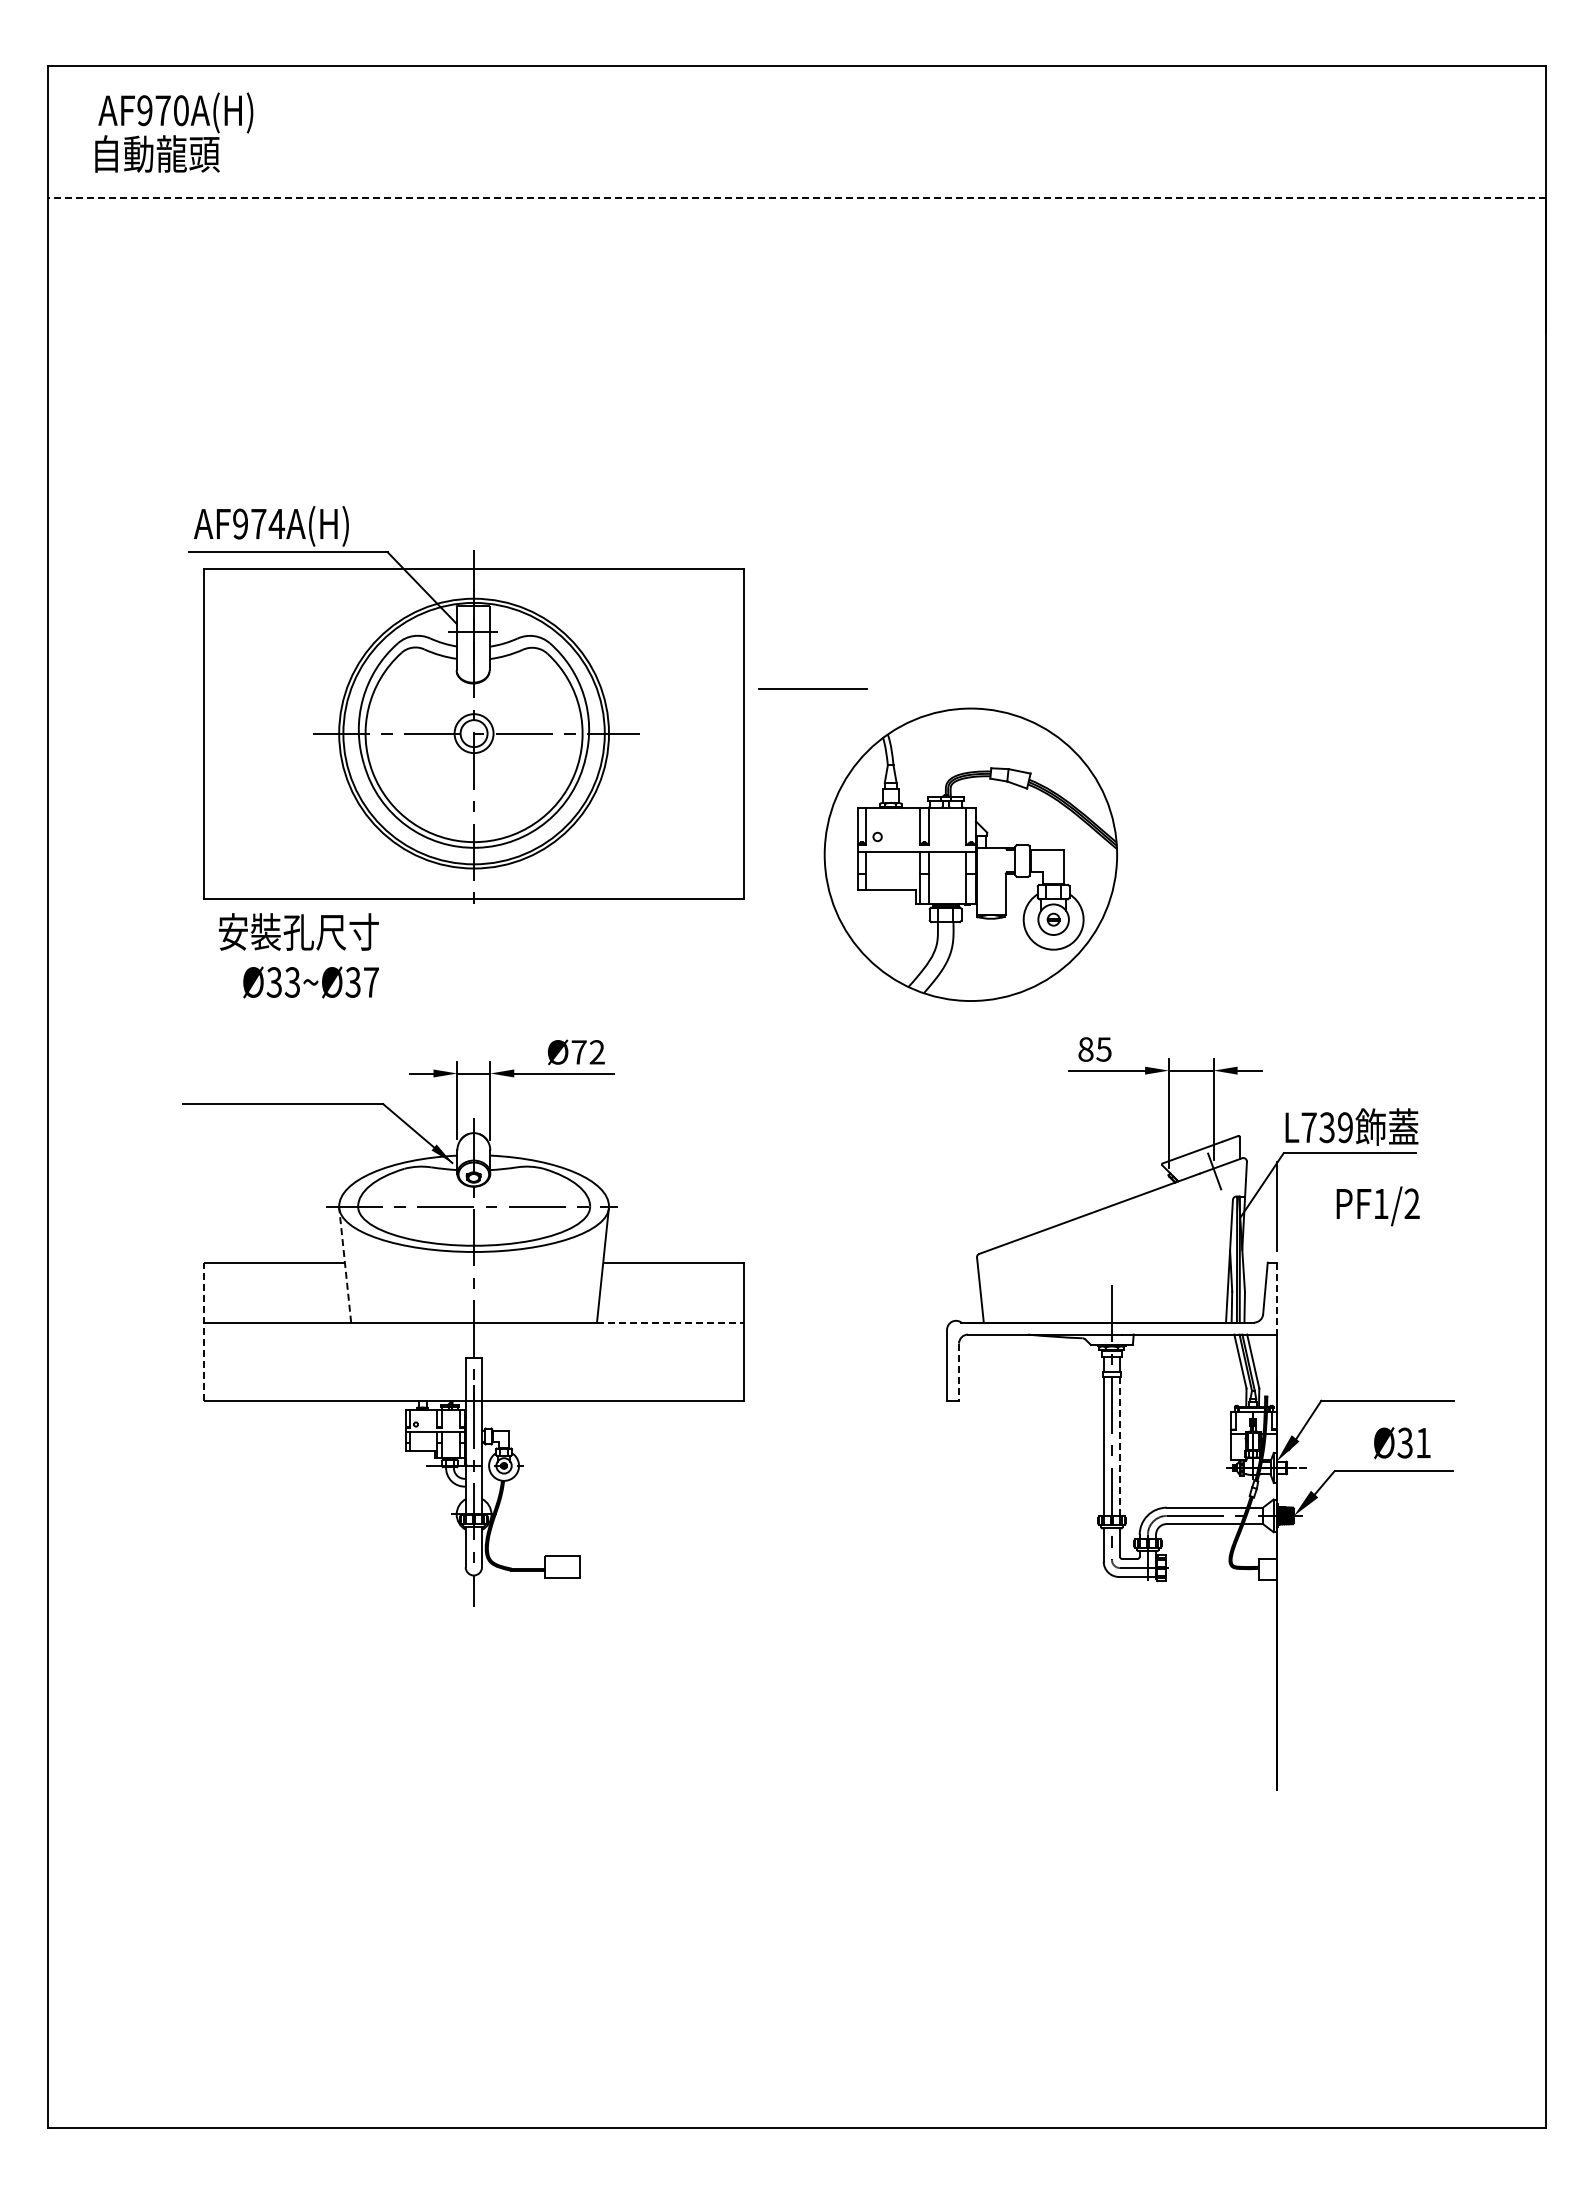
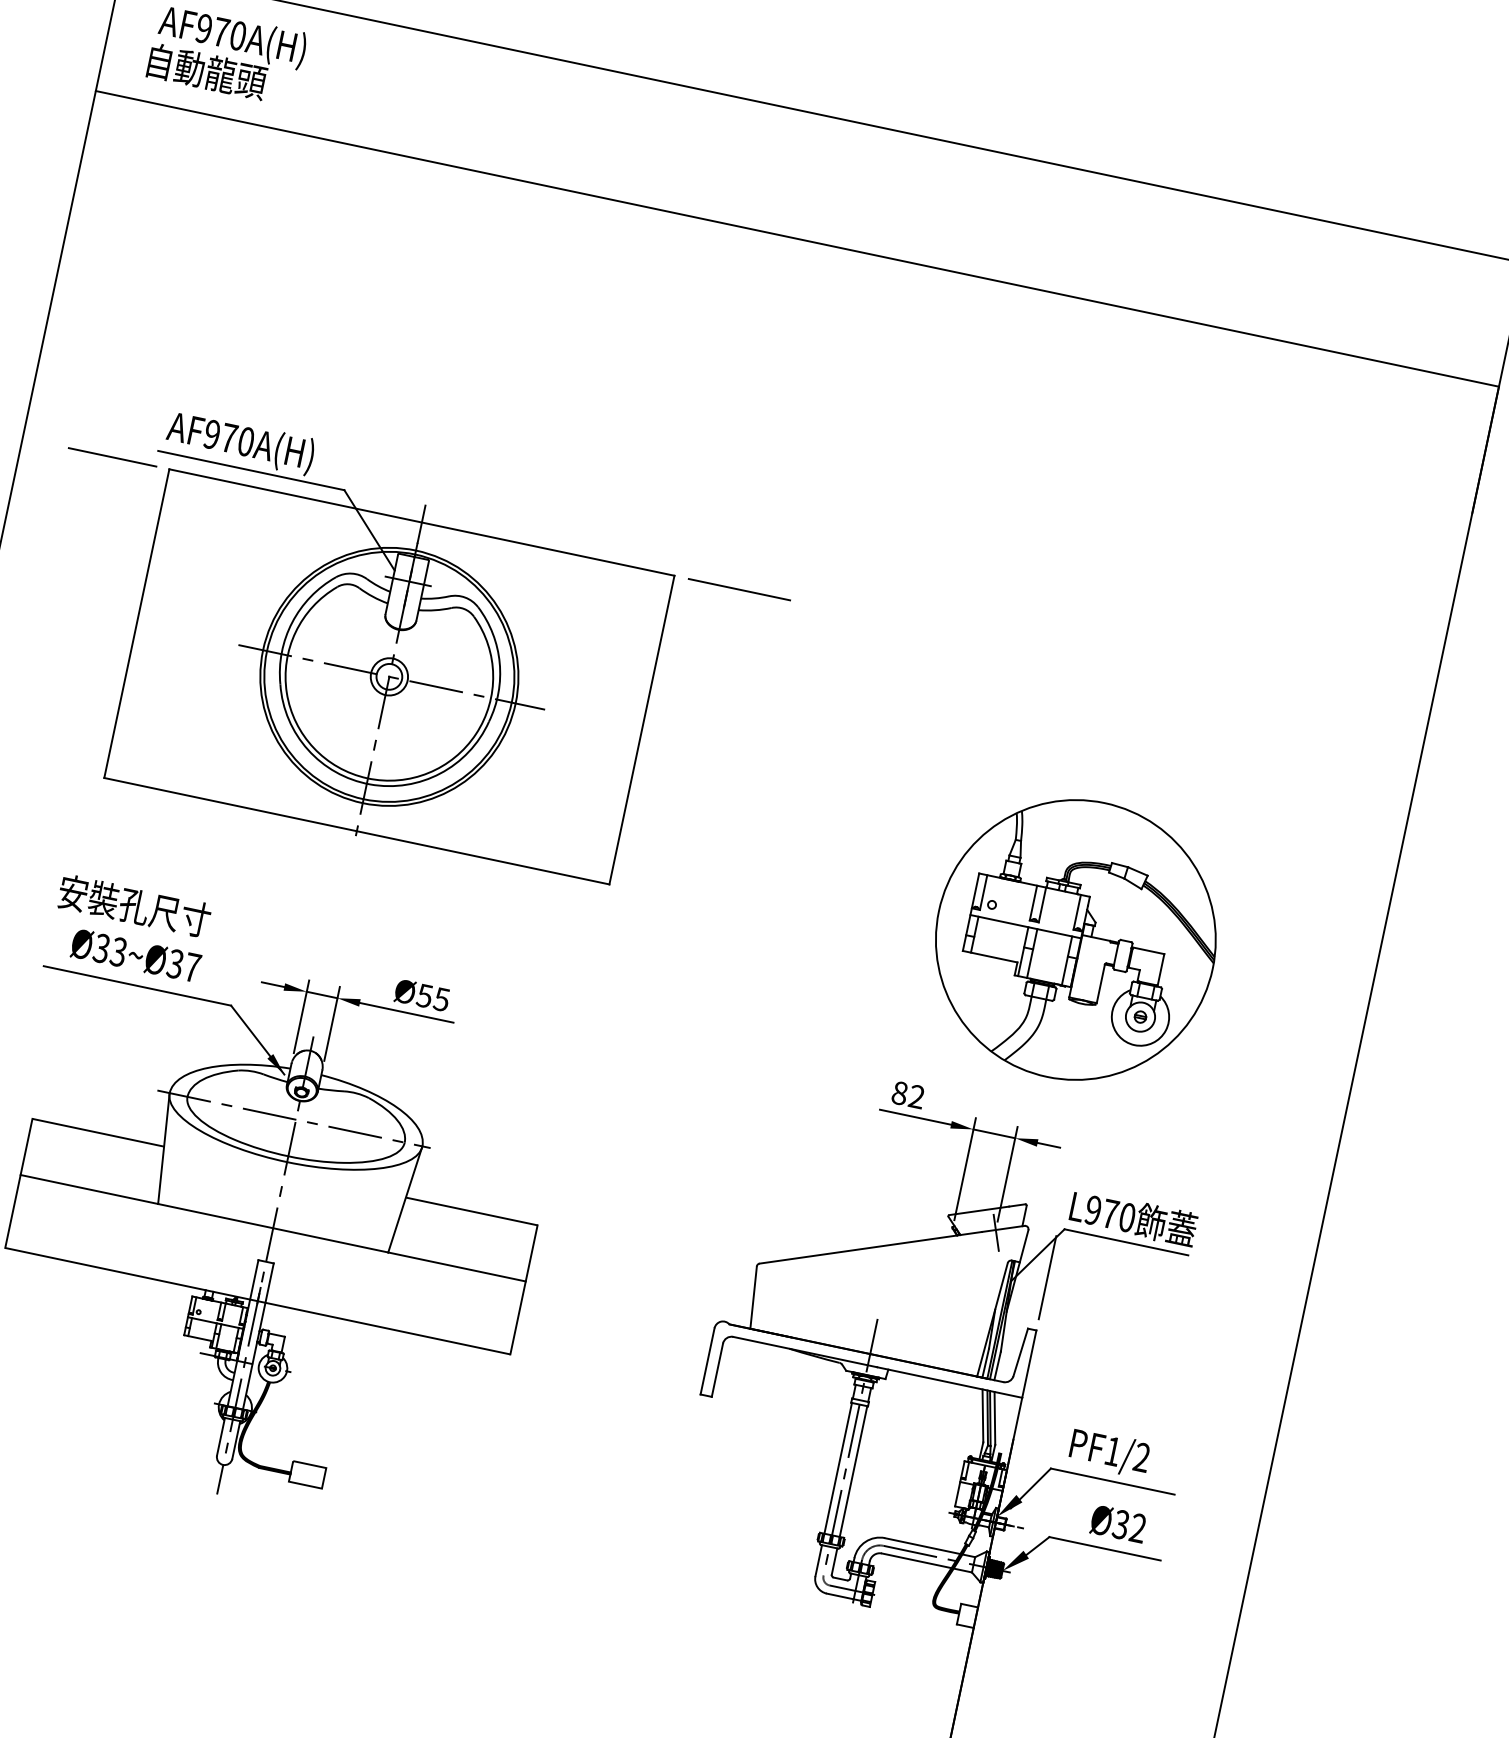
line: (796, 197) -> (796, 238), dashed -> solid
text: (276, 523) -> (245, 441), AF974A(H) -> AF970A(H)
line: (143, 568) -> (112, 457), added
line: (812, 688) -> (738, 589), moved
part: (970, 854) -> (1075, 939), moved
text: (298, 955) -> (129, 928), moved
text: (1103, 1049) -> (916, 1096), 85 -> 82
text: (587, 1052) -> (432, 997), Ø72 -> Ø55
text: (1326, 1127) -> (1109, 1213), L739 -> L970
text: (1377, 1206) -> (1109, 1453), moved
line: (345, 1264) -> (164, 1148), dashed -> solid
line: (1276, 1298) -> (1029, 1363), dashed -> solid
line: (670, 1322) -> (457, 1266), dashed -> solid
line: (204, 1331) -> (19, 1183), dashed -> solid
line: (959, 1372) -> (717, 1370), dashed -> solid
text: (1423, 1442) -> (1138, 1527), Ø31 -> Ø32
line: (1120, 1446) -> (853, 1471), dashed -> solid

